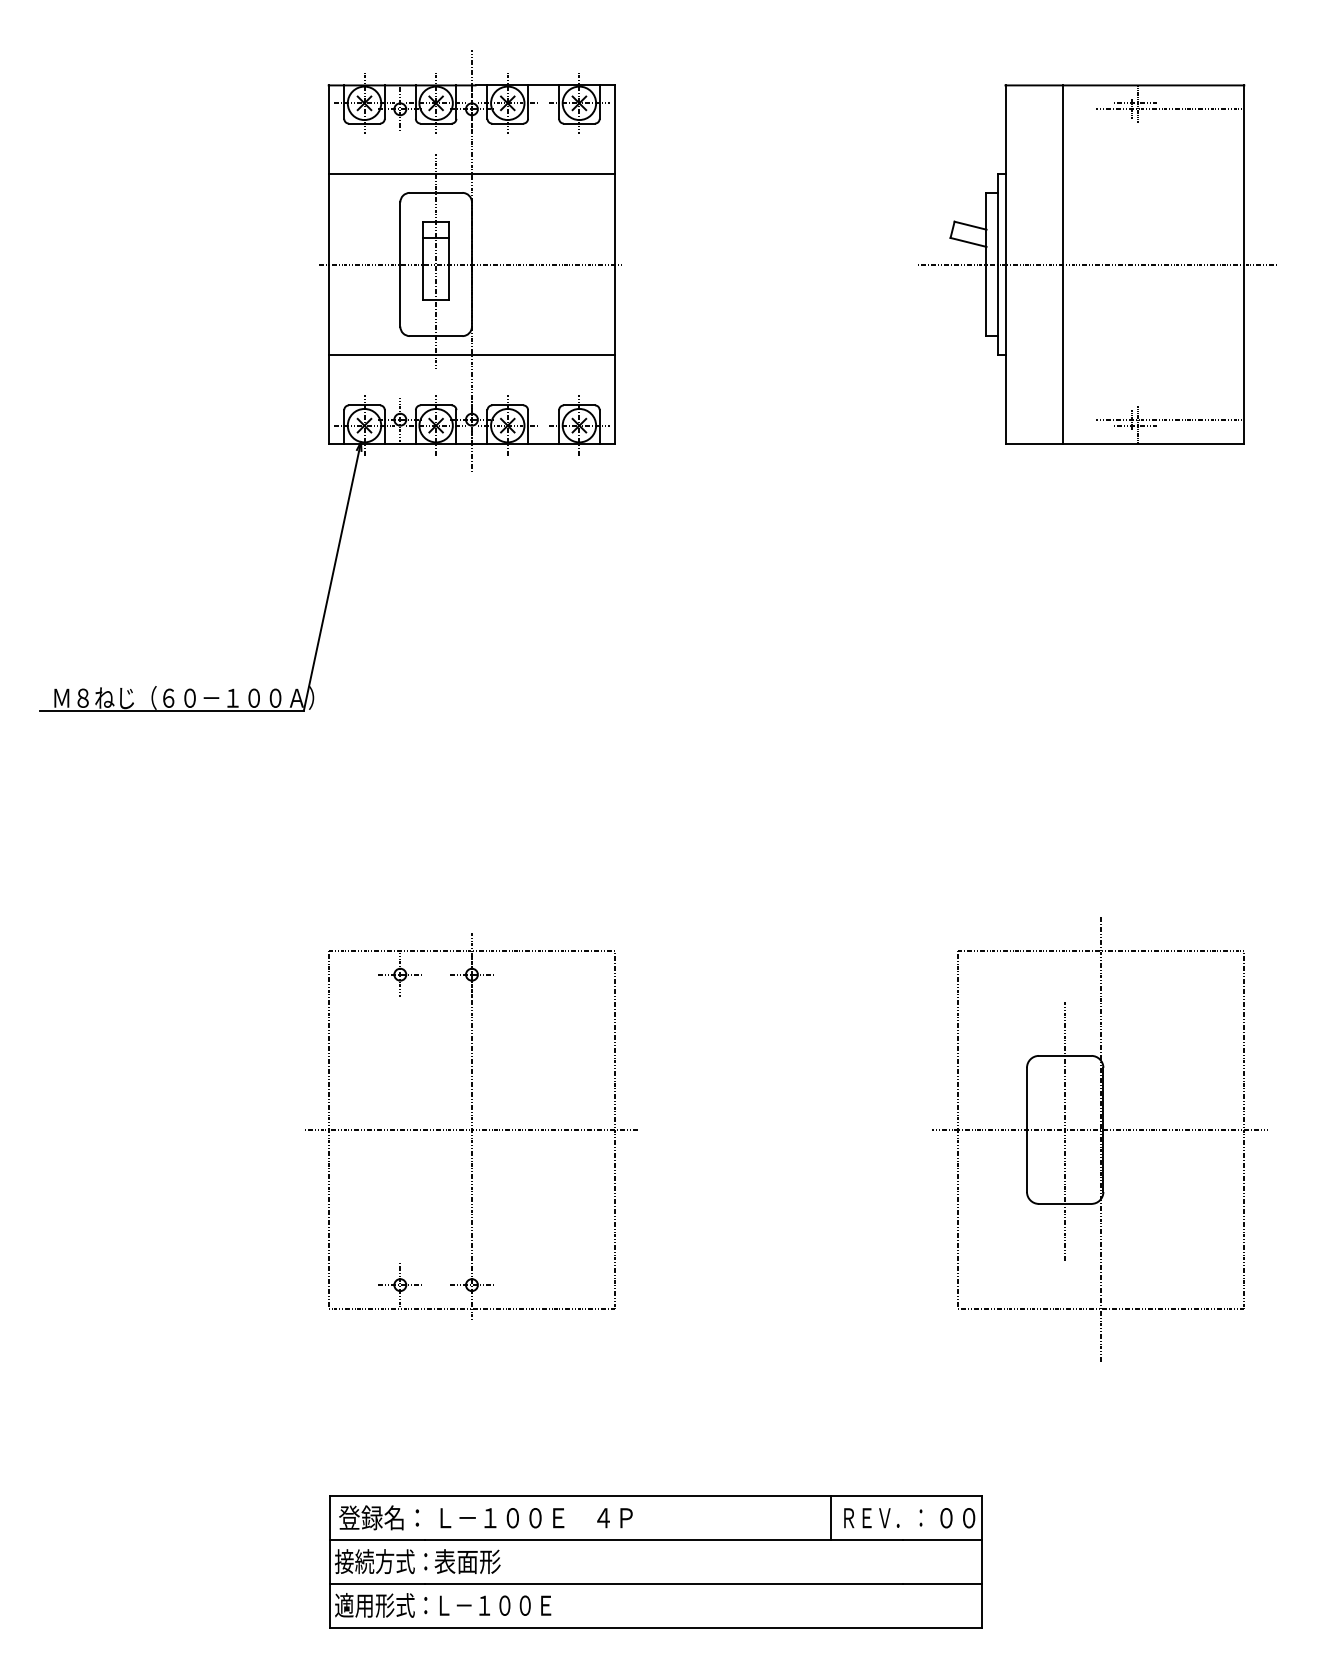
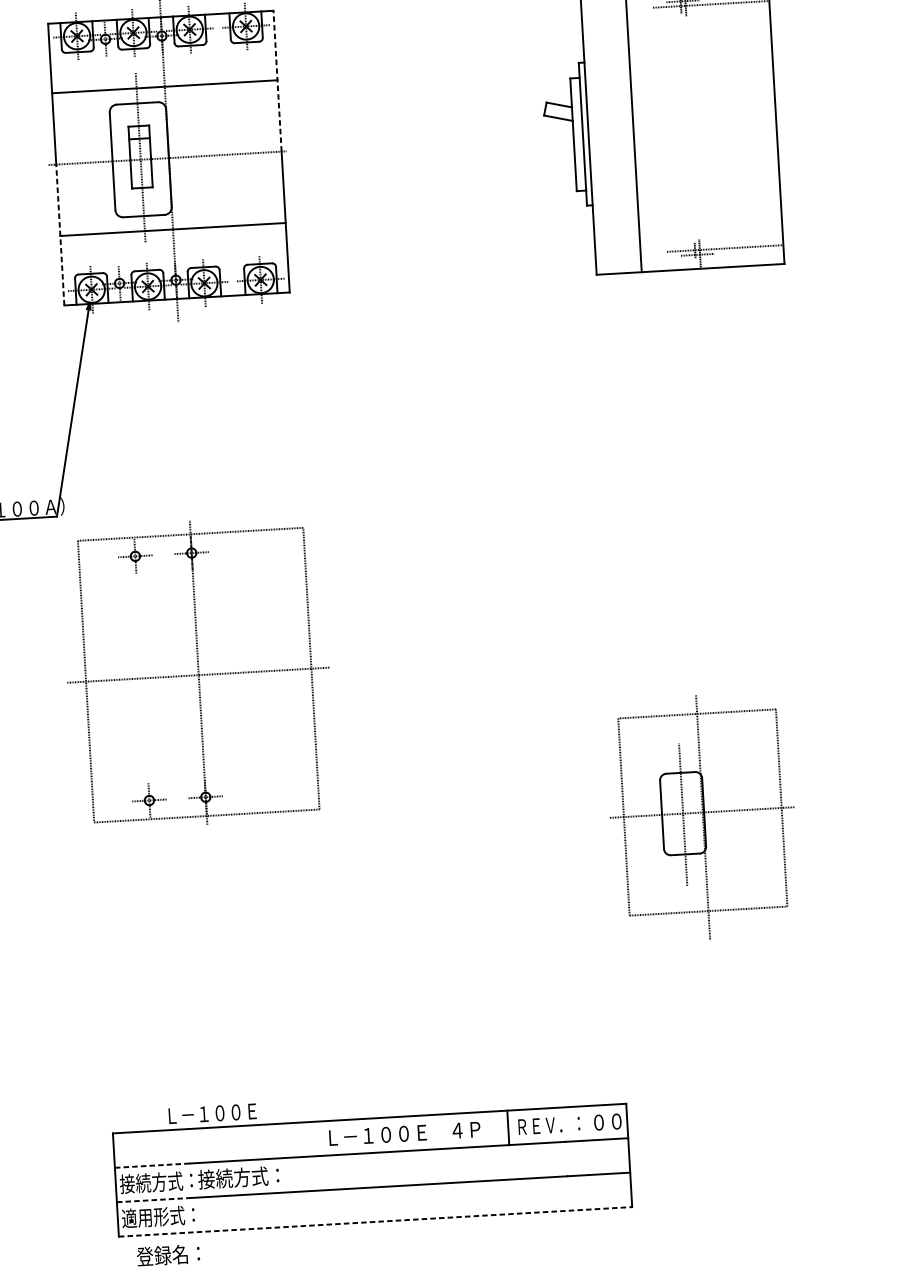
line: (615, 174) -> (277, 80), solid -> dashed
line: (1097, 264) -> (660, 129), removed
line: (328, 354) -> (60, 235), solid -> dashed
part: (471, 1126) -> (198, 672), moved
part: (1099, 1139) -> (702, 817), size x0.7
text: (378, 1517) -> (167, 1255), moved
text: (536, 1518) -> (404, 1134), moved
line: (377, 1540) -> (152, 1165), solid -> dashed
text: (485, 1561) -> (238, 1177), 表面形 -> 接続方式：
line: (377, 1583) -> (154, 1199), solid -> dashed
text: (495, 1605) -> (212, 1113), moved
line: (656, 1627) -> (375, 1221), solid -> dashed

